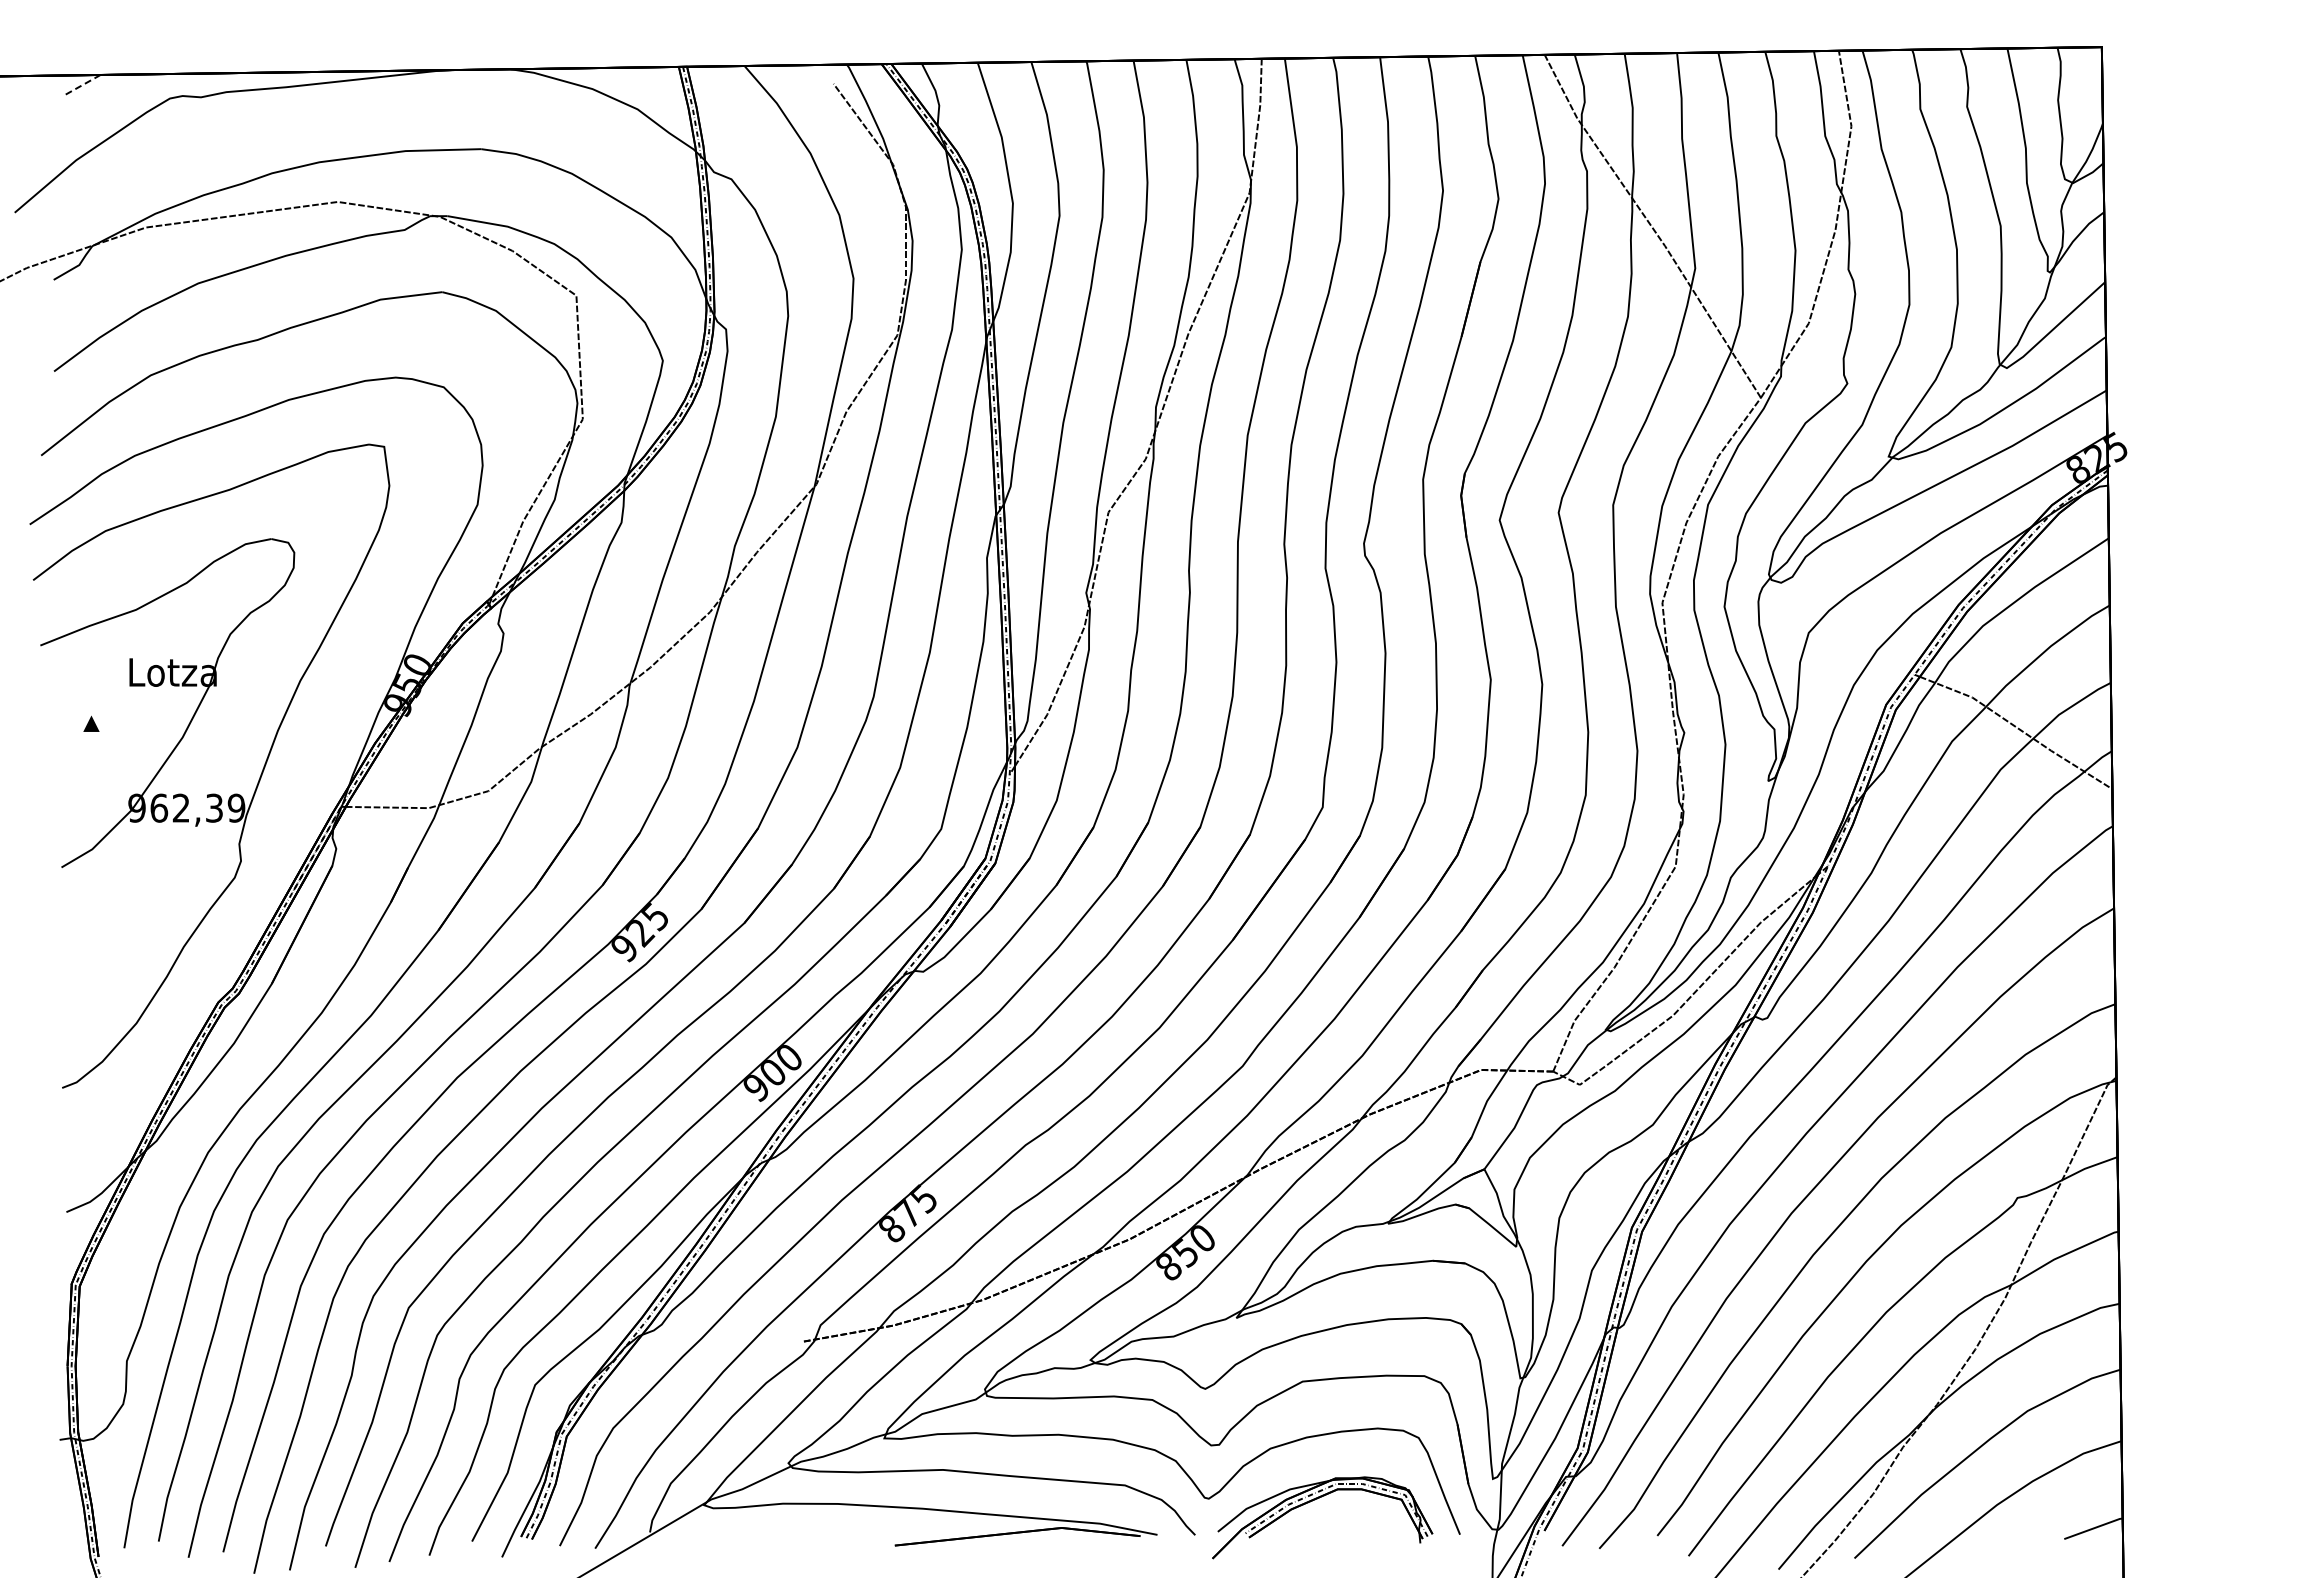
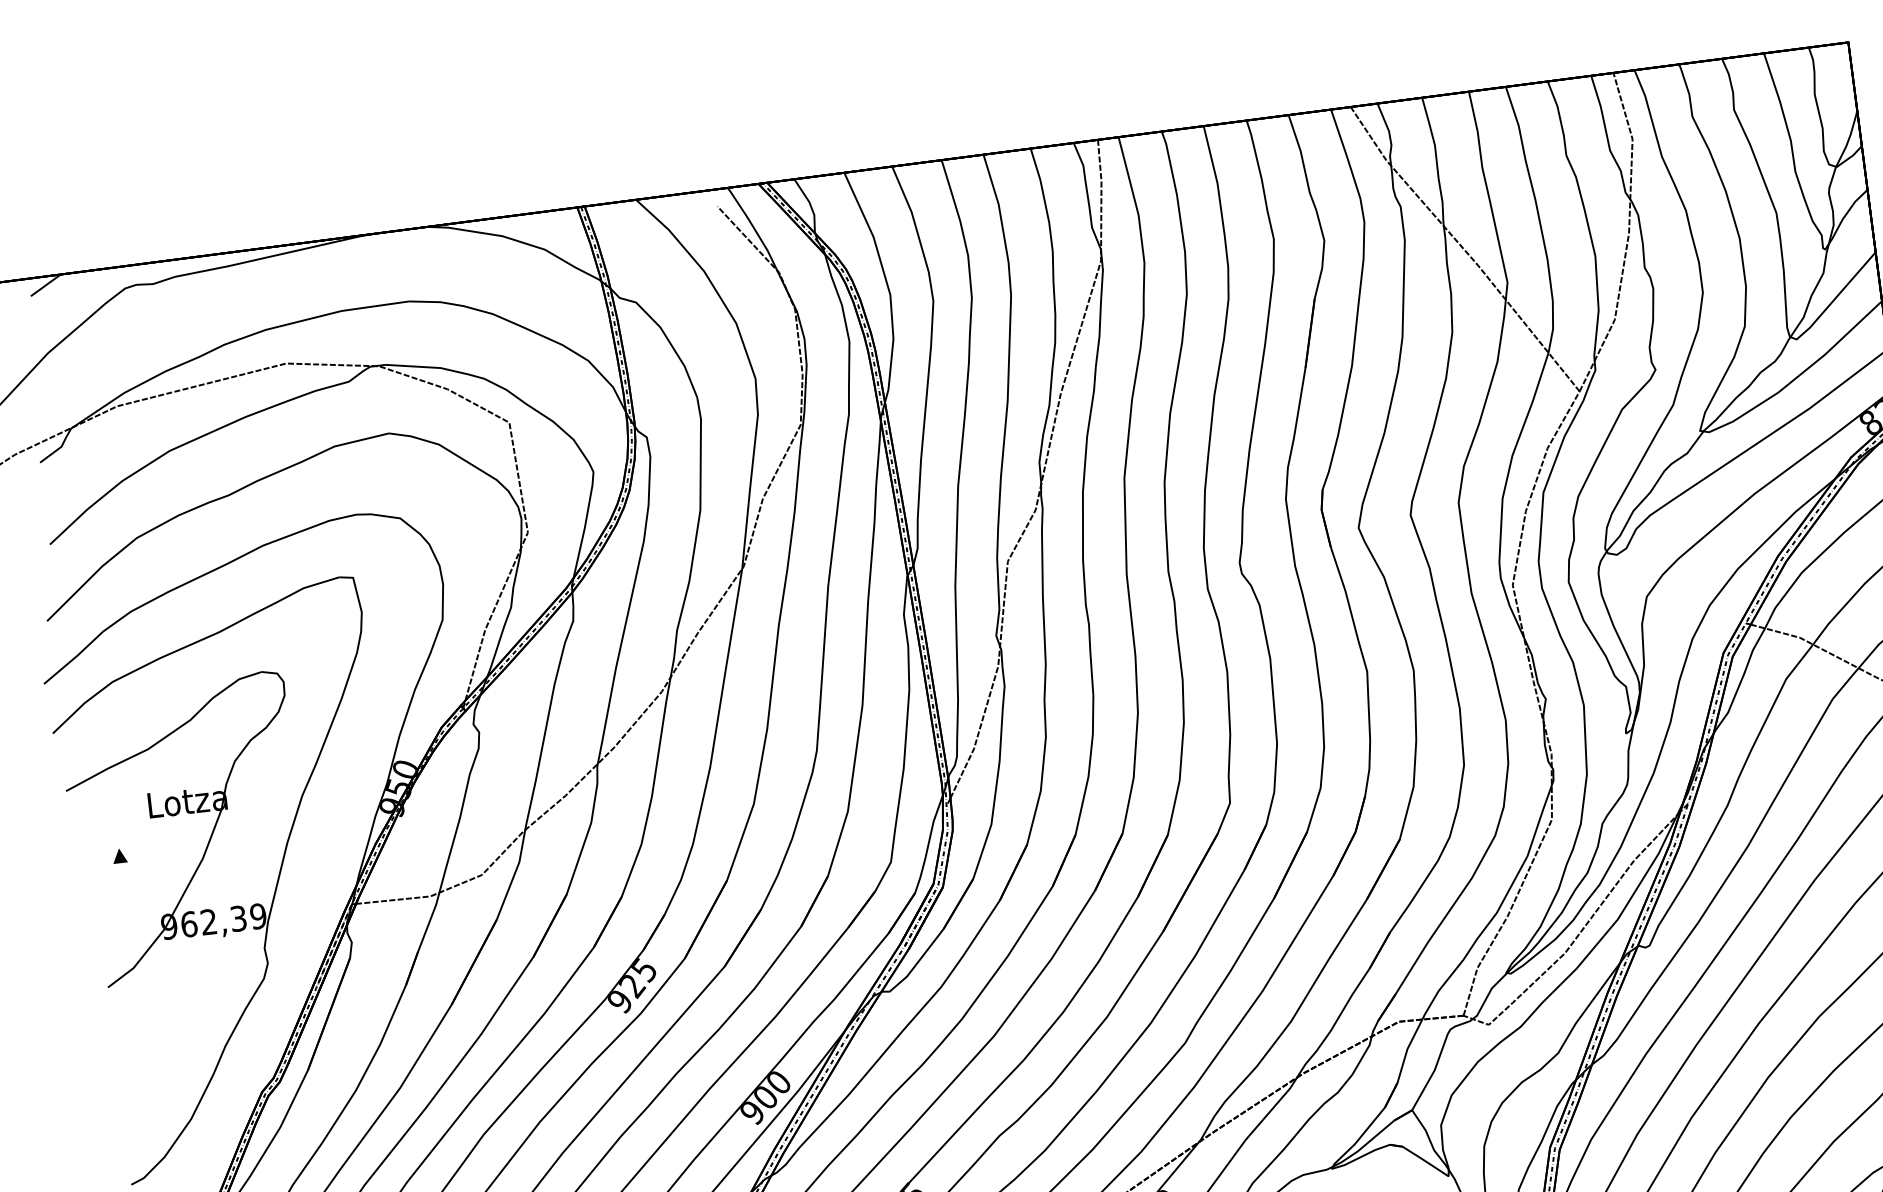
line: (82, 85) -> (45, 285), dashed -> solid

